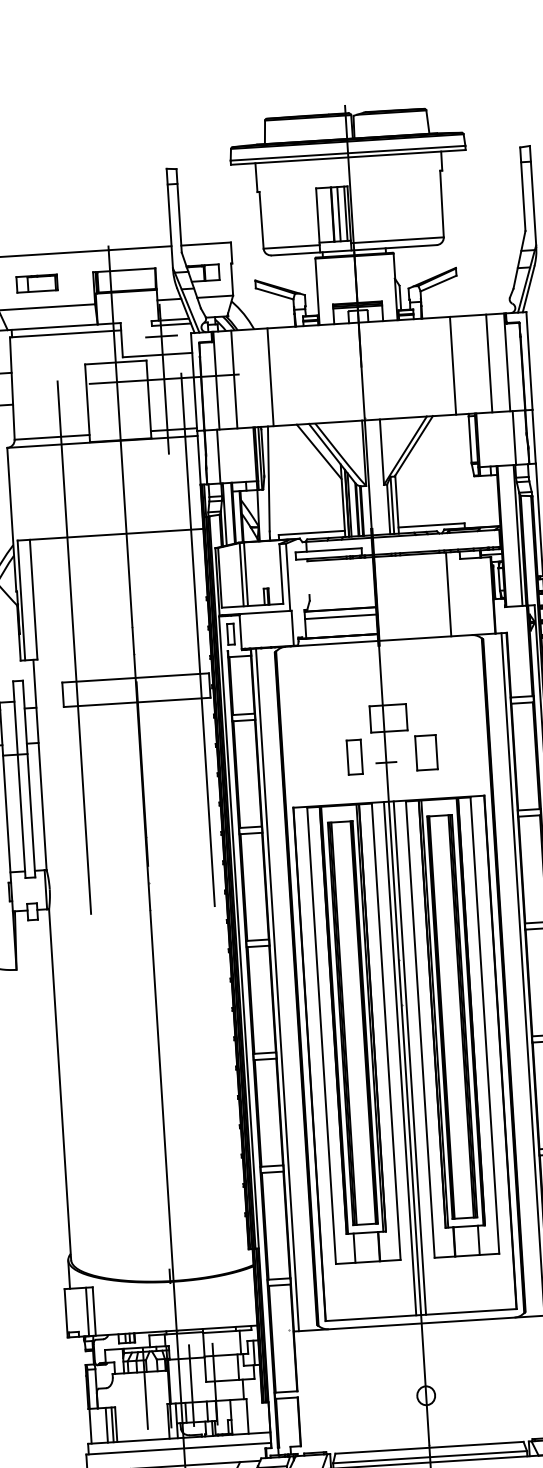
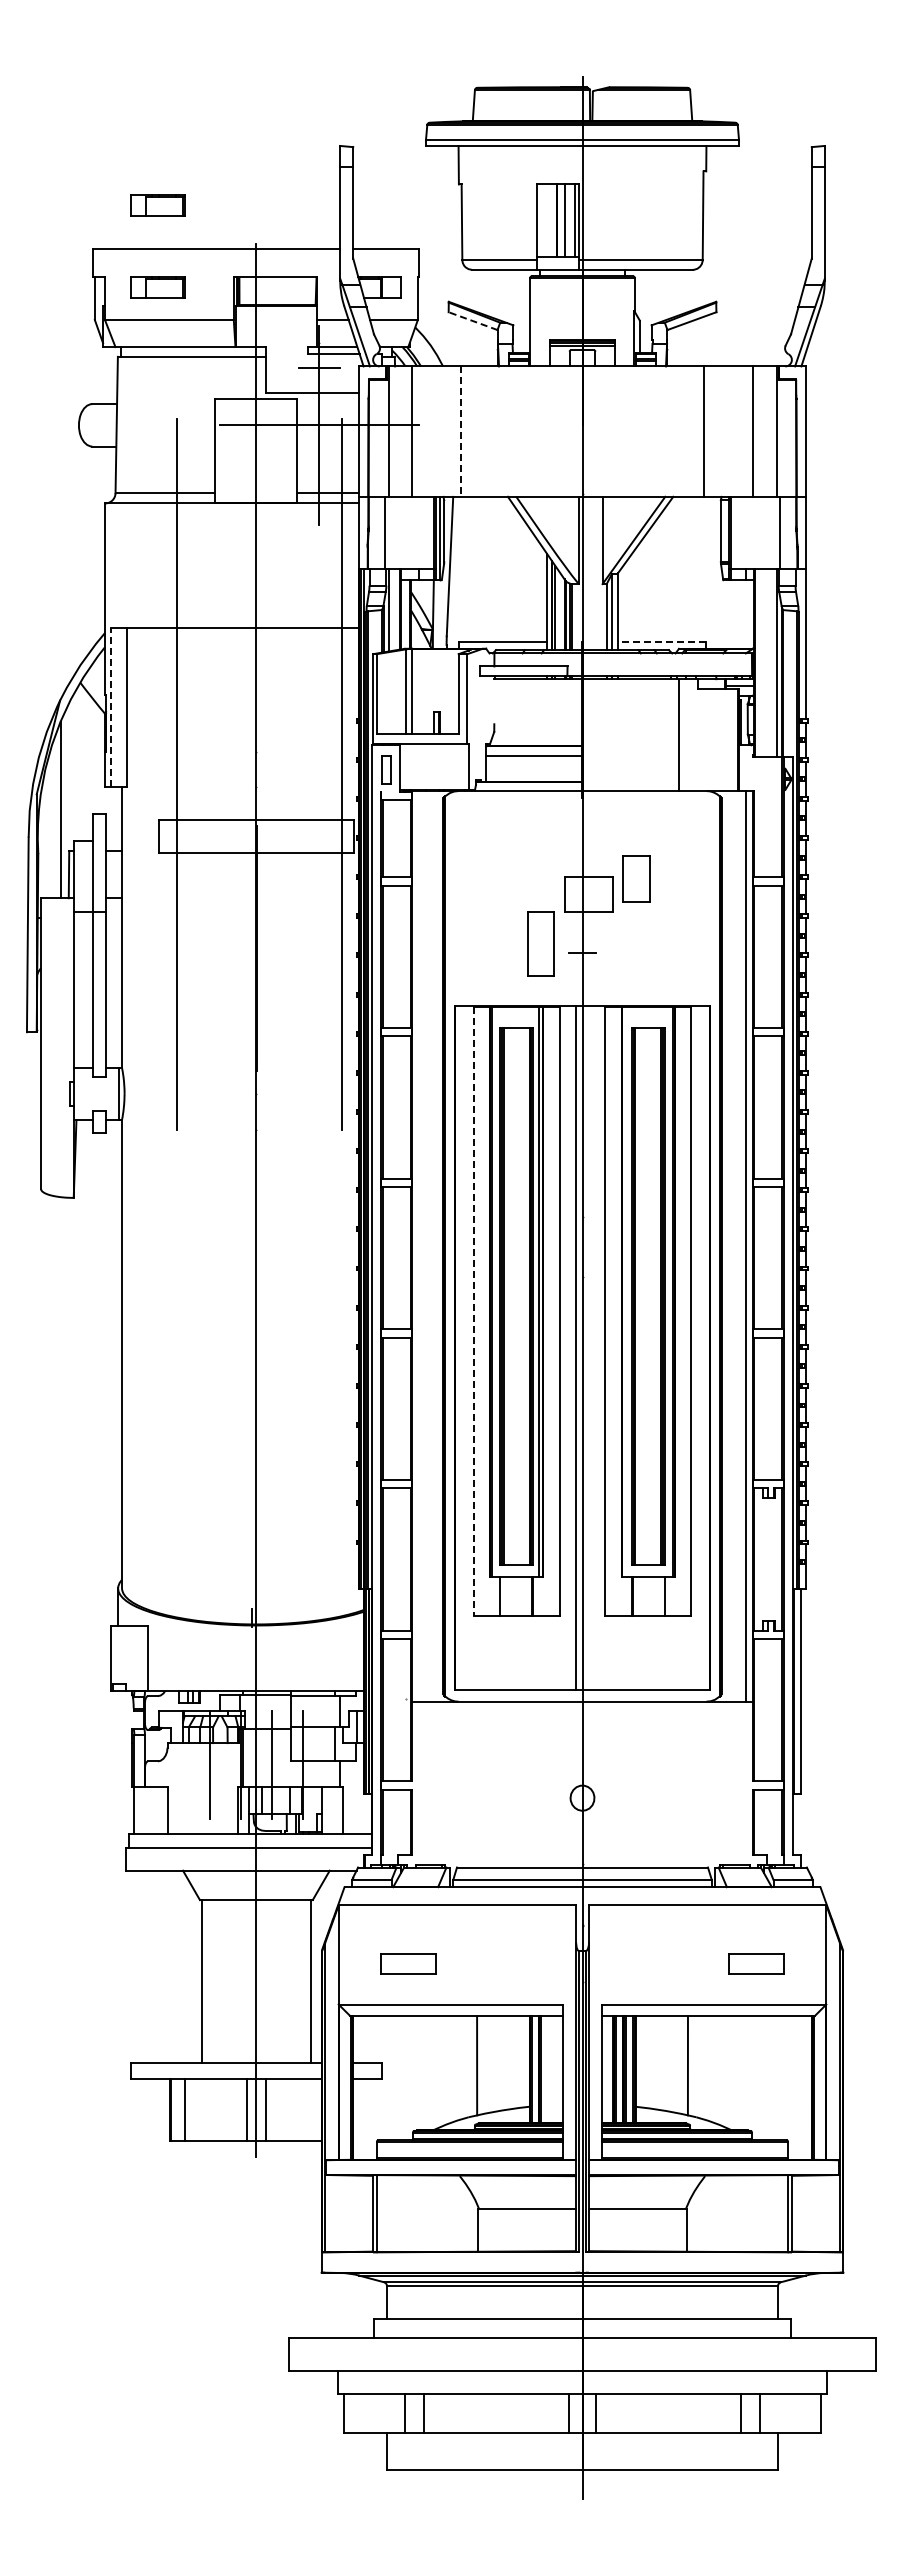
part: (32, 222) -> (157, 205), added
line: (274, 293) -> (472, 320), solid -> dashed
line: (270, 377) -> (460, 432), solid -> dashed
line: (318, 451) -> (518, 534), removed
line: (430, 525) -> (661, 641), solid -> dashed
line: (21, 600) -> (111, 707), solid -> dashed
part: (426, 752) -> (636, 878), moved
part: (354, 757) -> (540, 943), size x1.4
line: (277, 990) -> (418, 1246), removed
line: (434, 1013) -> (625, 1291), removed
line: (321, 1036) -> (473, 1311), solid -> dashed
line: (410, 1057) -> (589, 1347), removed
line: (87, 1311) -> (139, 1658), removed
line: (112, 1424) -> (163, 1810), removed
line: (106, 1425) -> (155, 1810), removed

